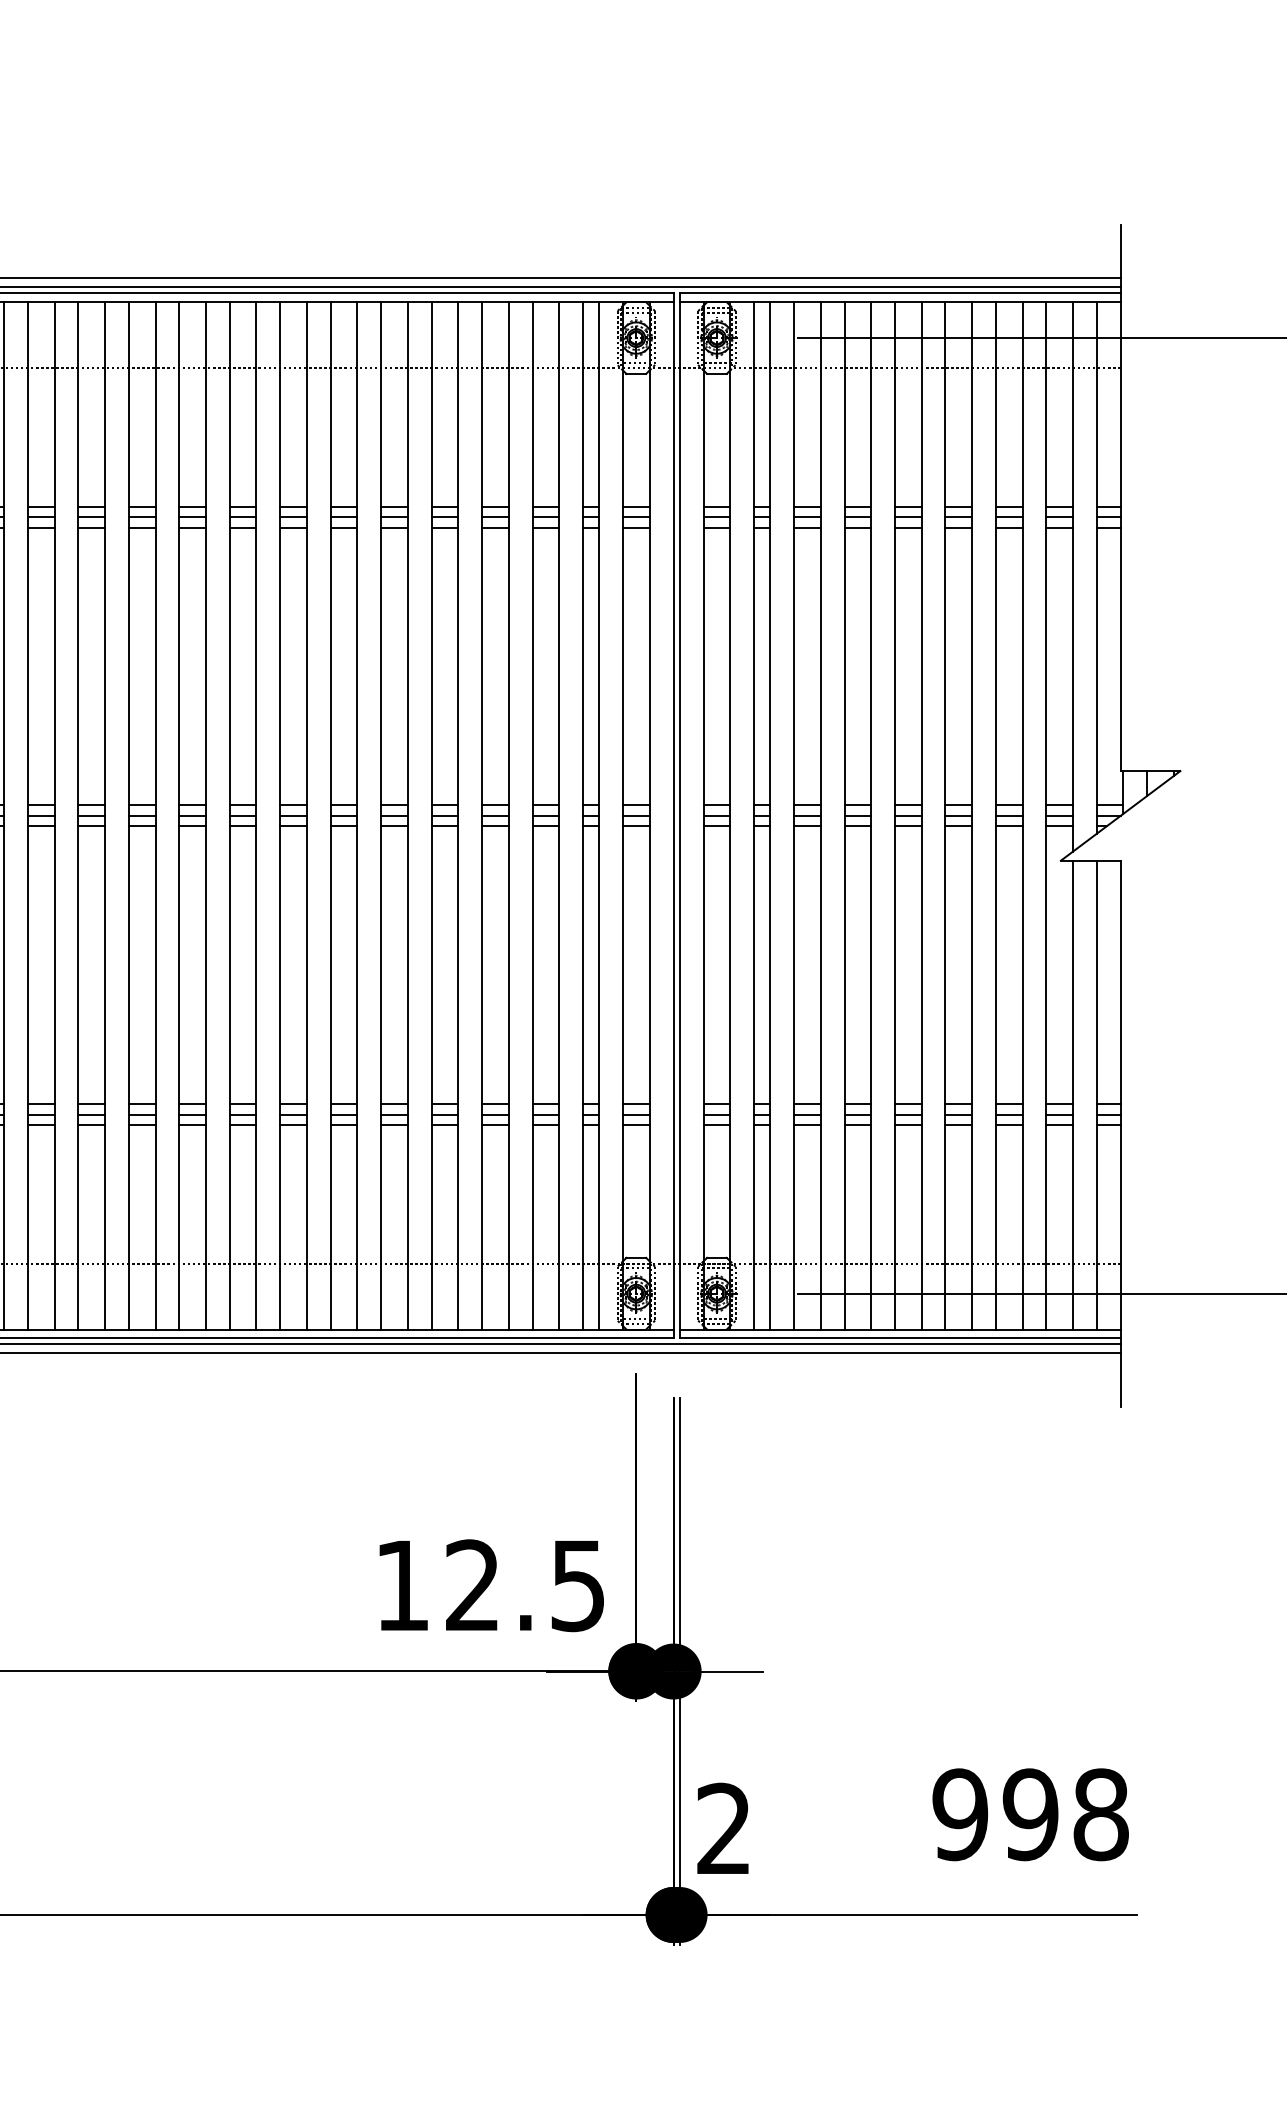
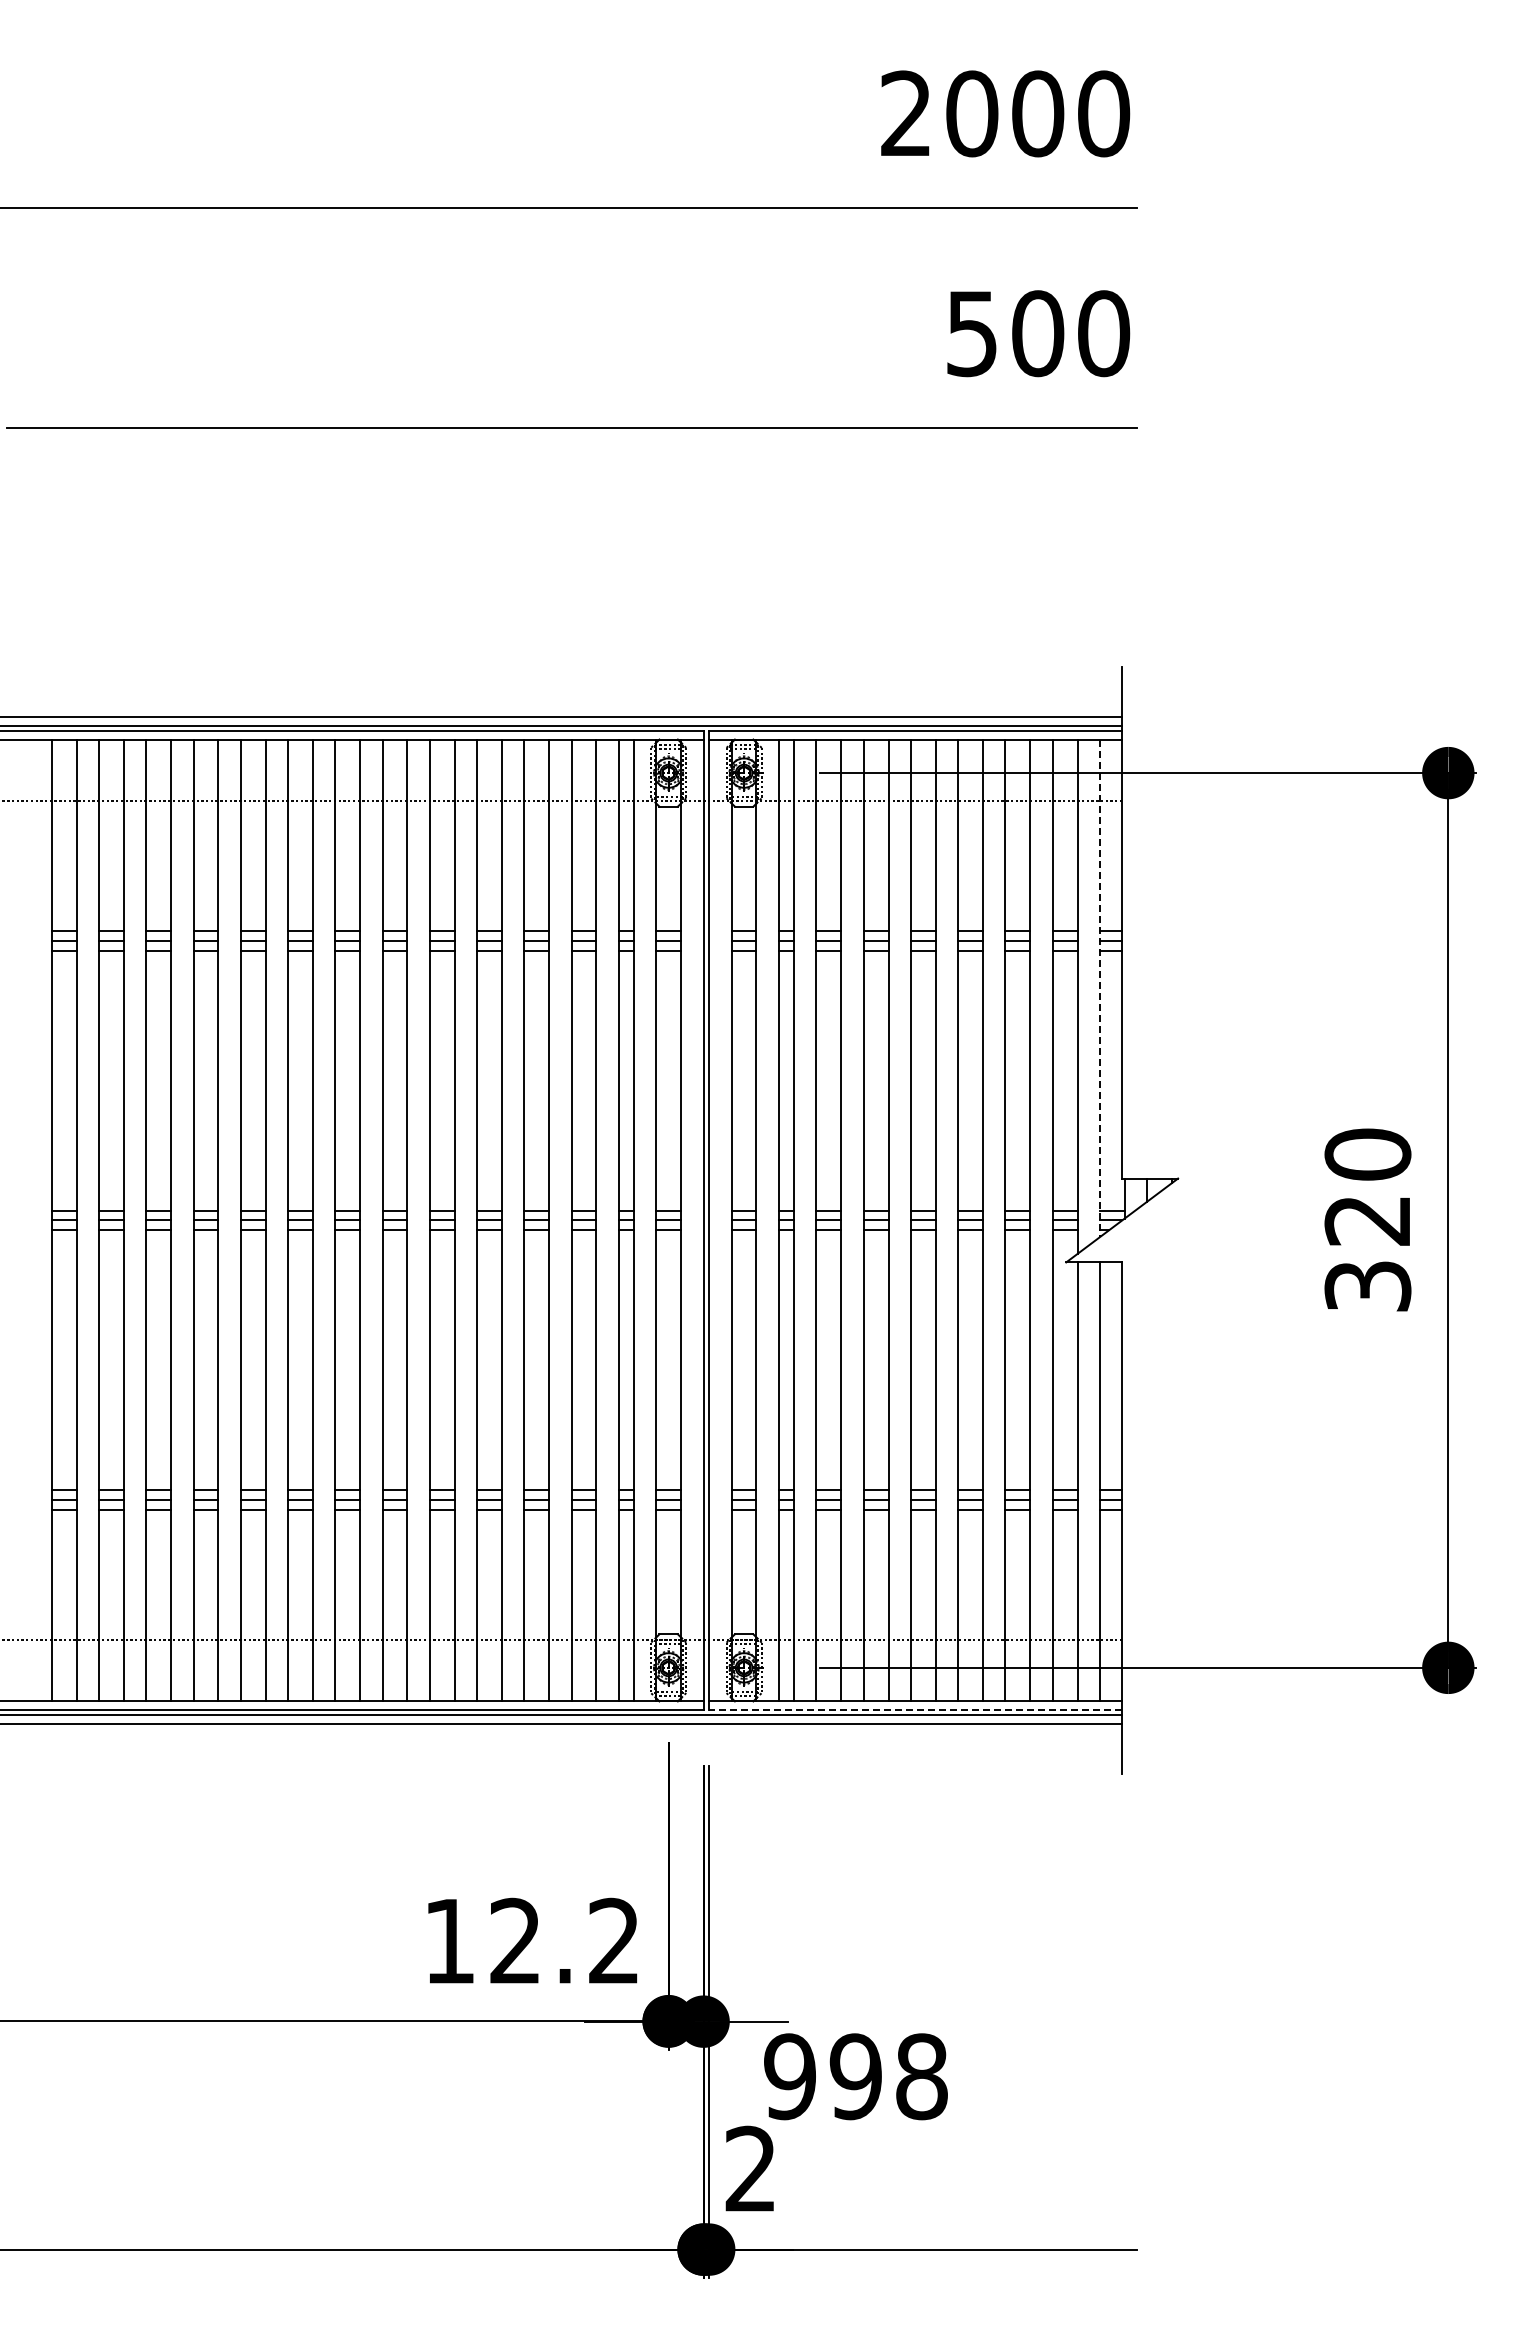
line: (1096, 568) -> (1099, 988), solid -> dashed
line: (899, 1338) -> (915, 1709), solid -> dashed
text: (577, 1584) -> (613, 1940), 12.5 -> 12.2
text: (1030, 1814) -> (855, 2076), moved

